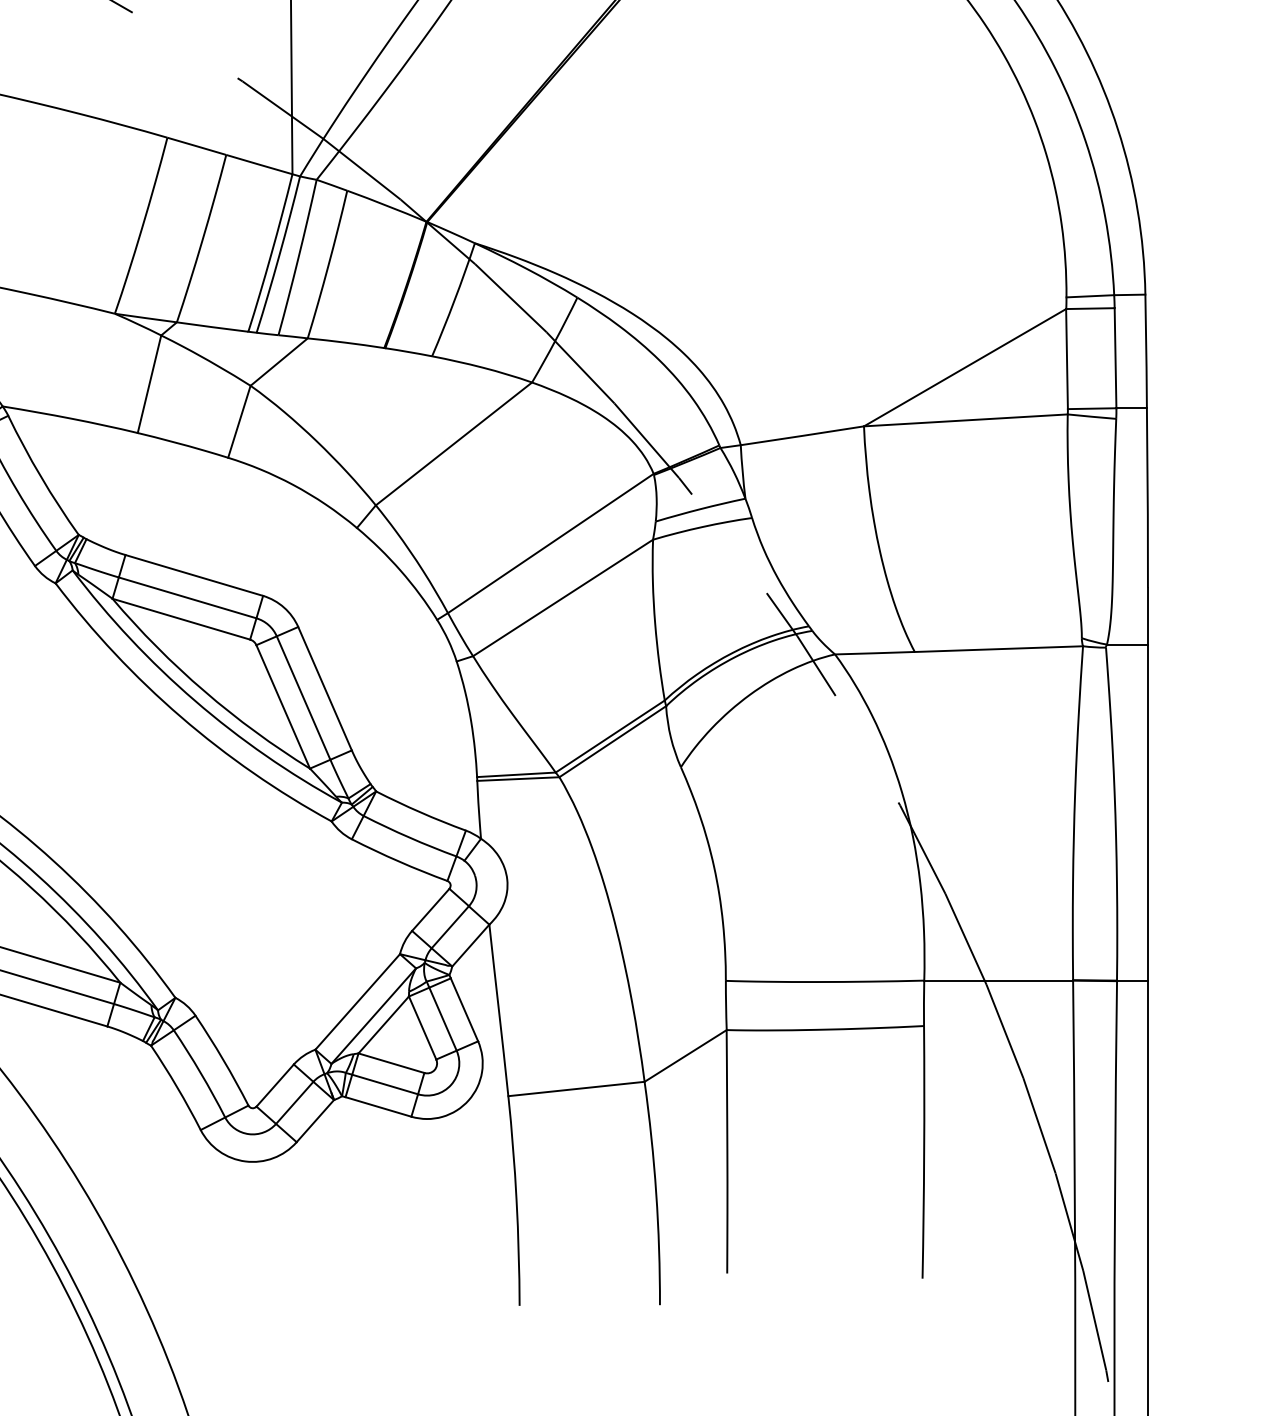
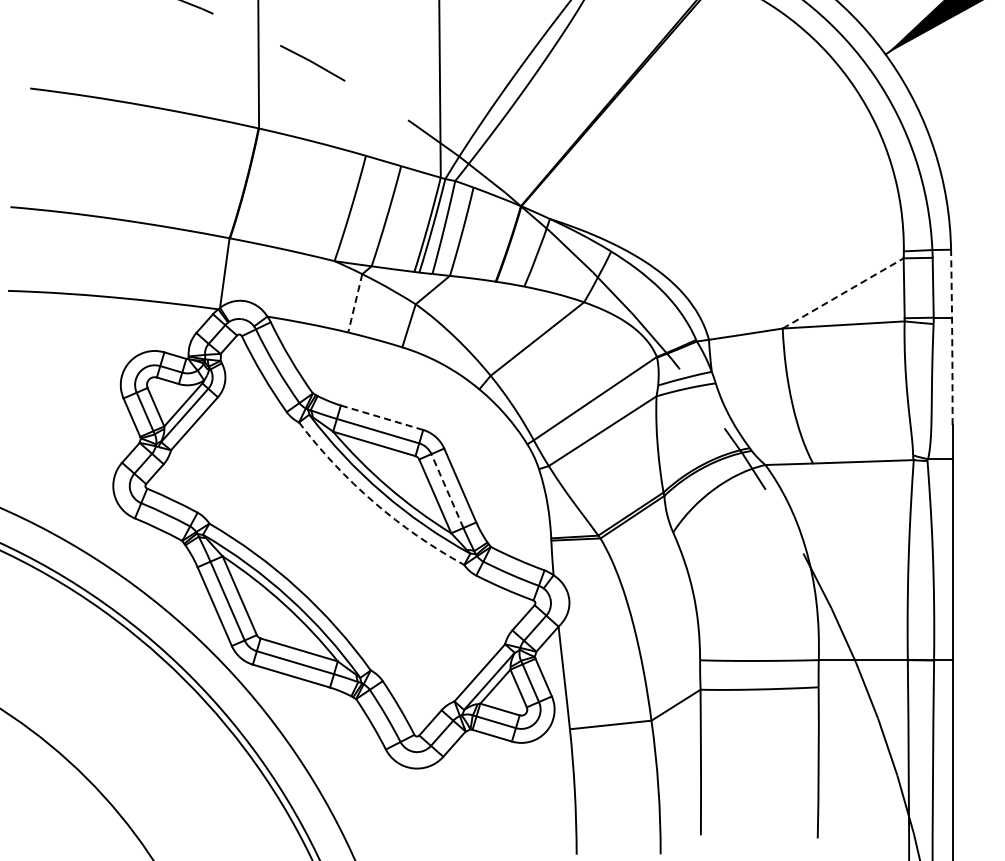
line: (965, 367) -> (843, 293), solid -> dashed
line: (149, 384) -> (355, 303), solid -> dashed
arc: (1147, 441) -> (952, 337), solid -> dashed
line: (195, 575) -> (382, 417), solid -> dashed
line: (303, 697) -> (447, 490), solid -> dashed
arc: (181, 717) -> (374, 502), solid -> dashed

